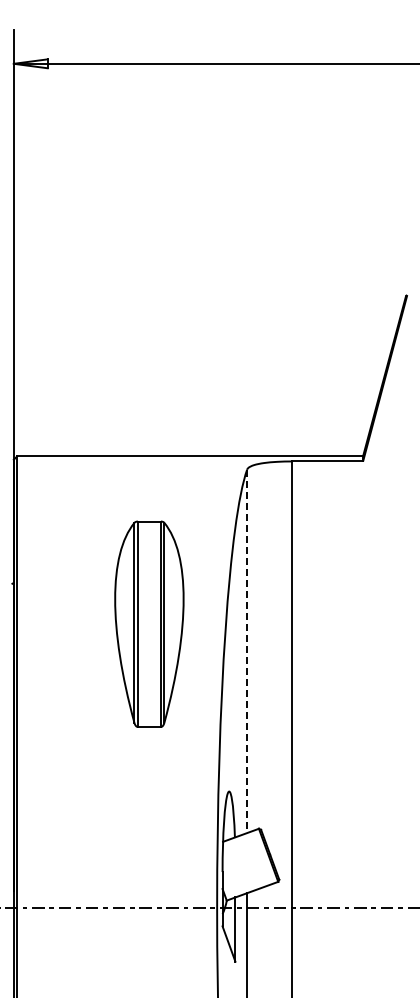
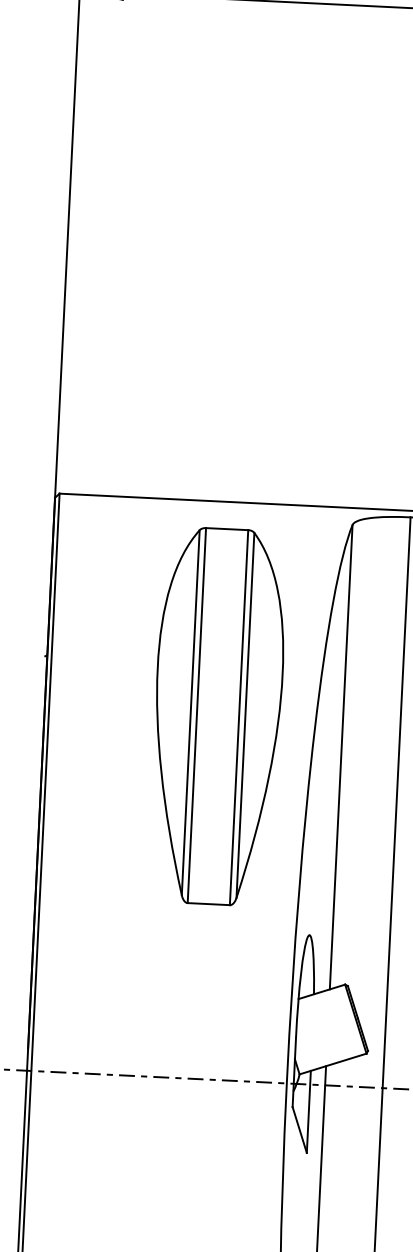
part: (149, 623) -> (218, 715), size x1.43
line: (247, 651) -> (341, 757), dashed -> solid

